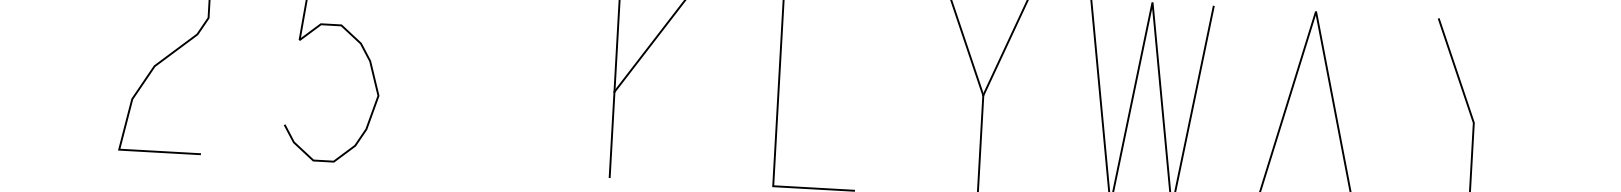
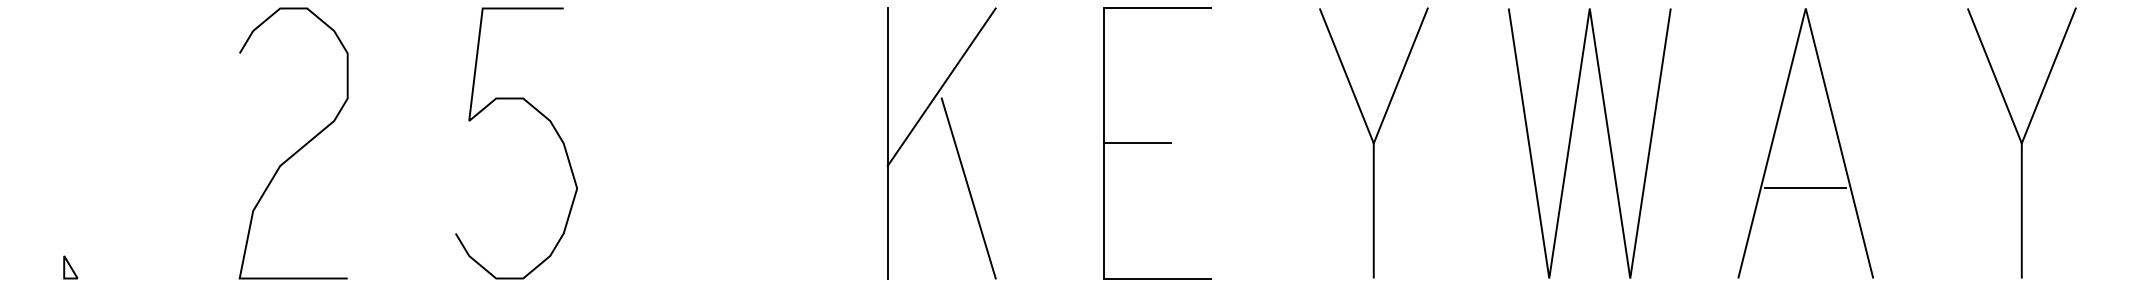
line: (1496, 72) -> (2048, 75), added
line: (804, 85) -> (1137, 143), added
line: (674, 112) -> (968, 188), added
line: (1308, 147) -> (1805, 188), added

